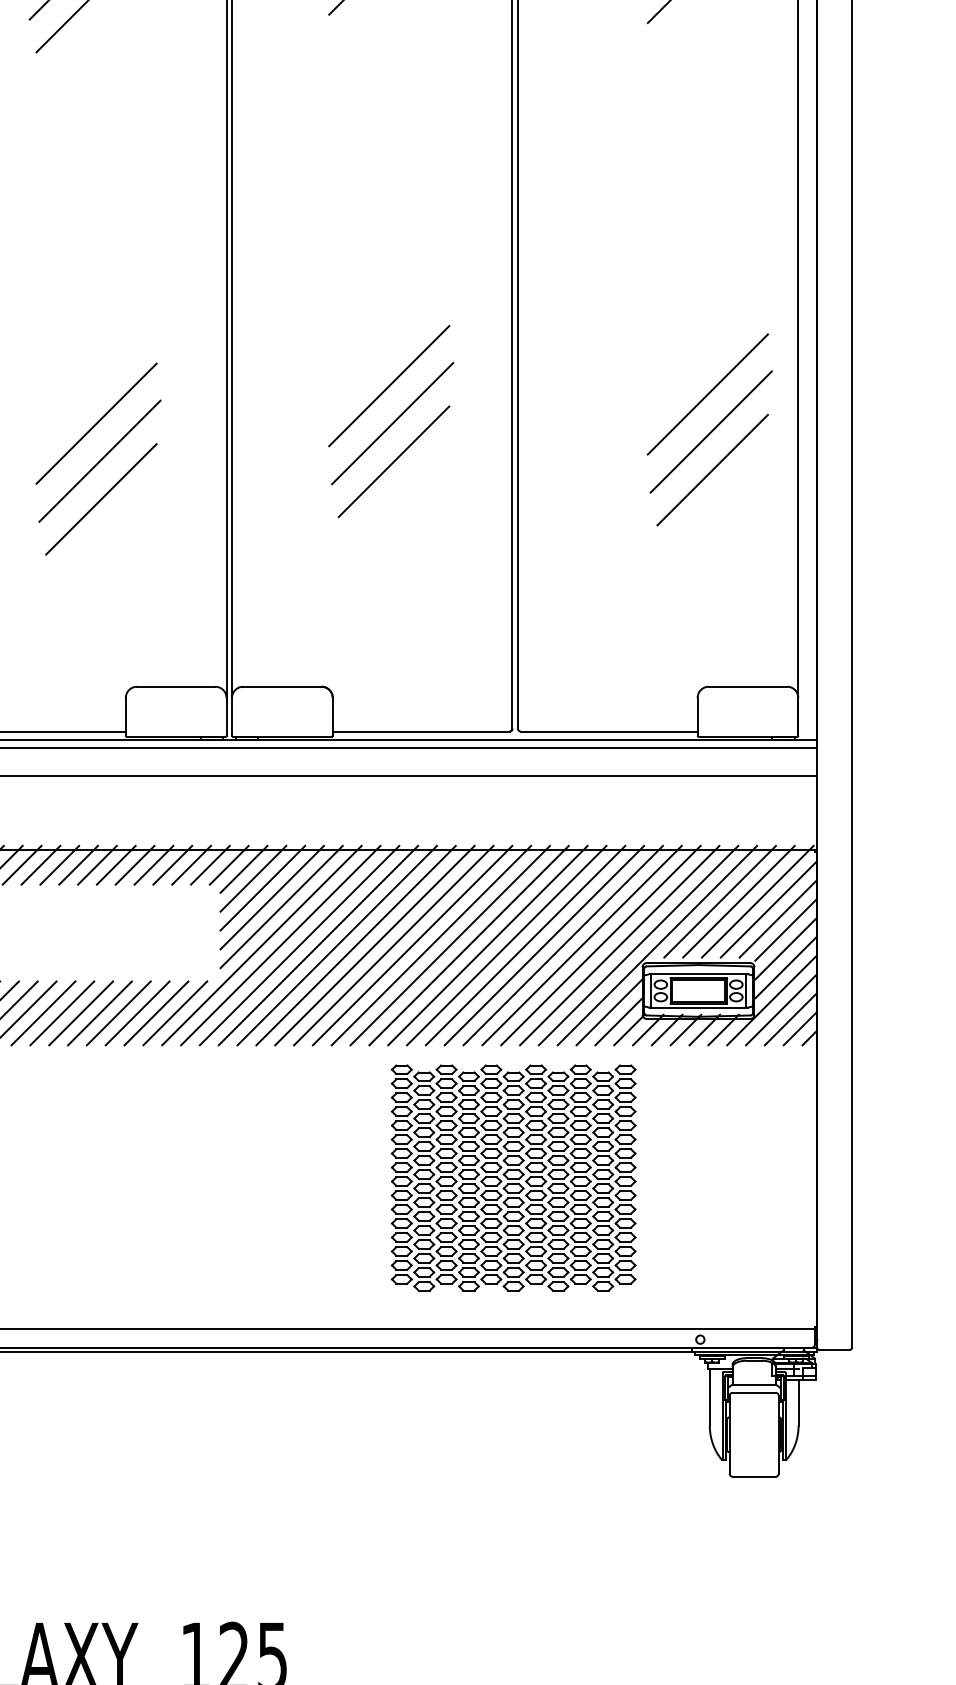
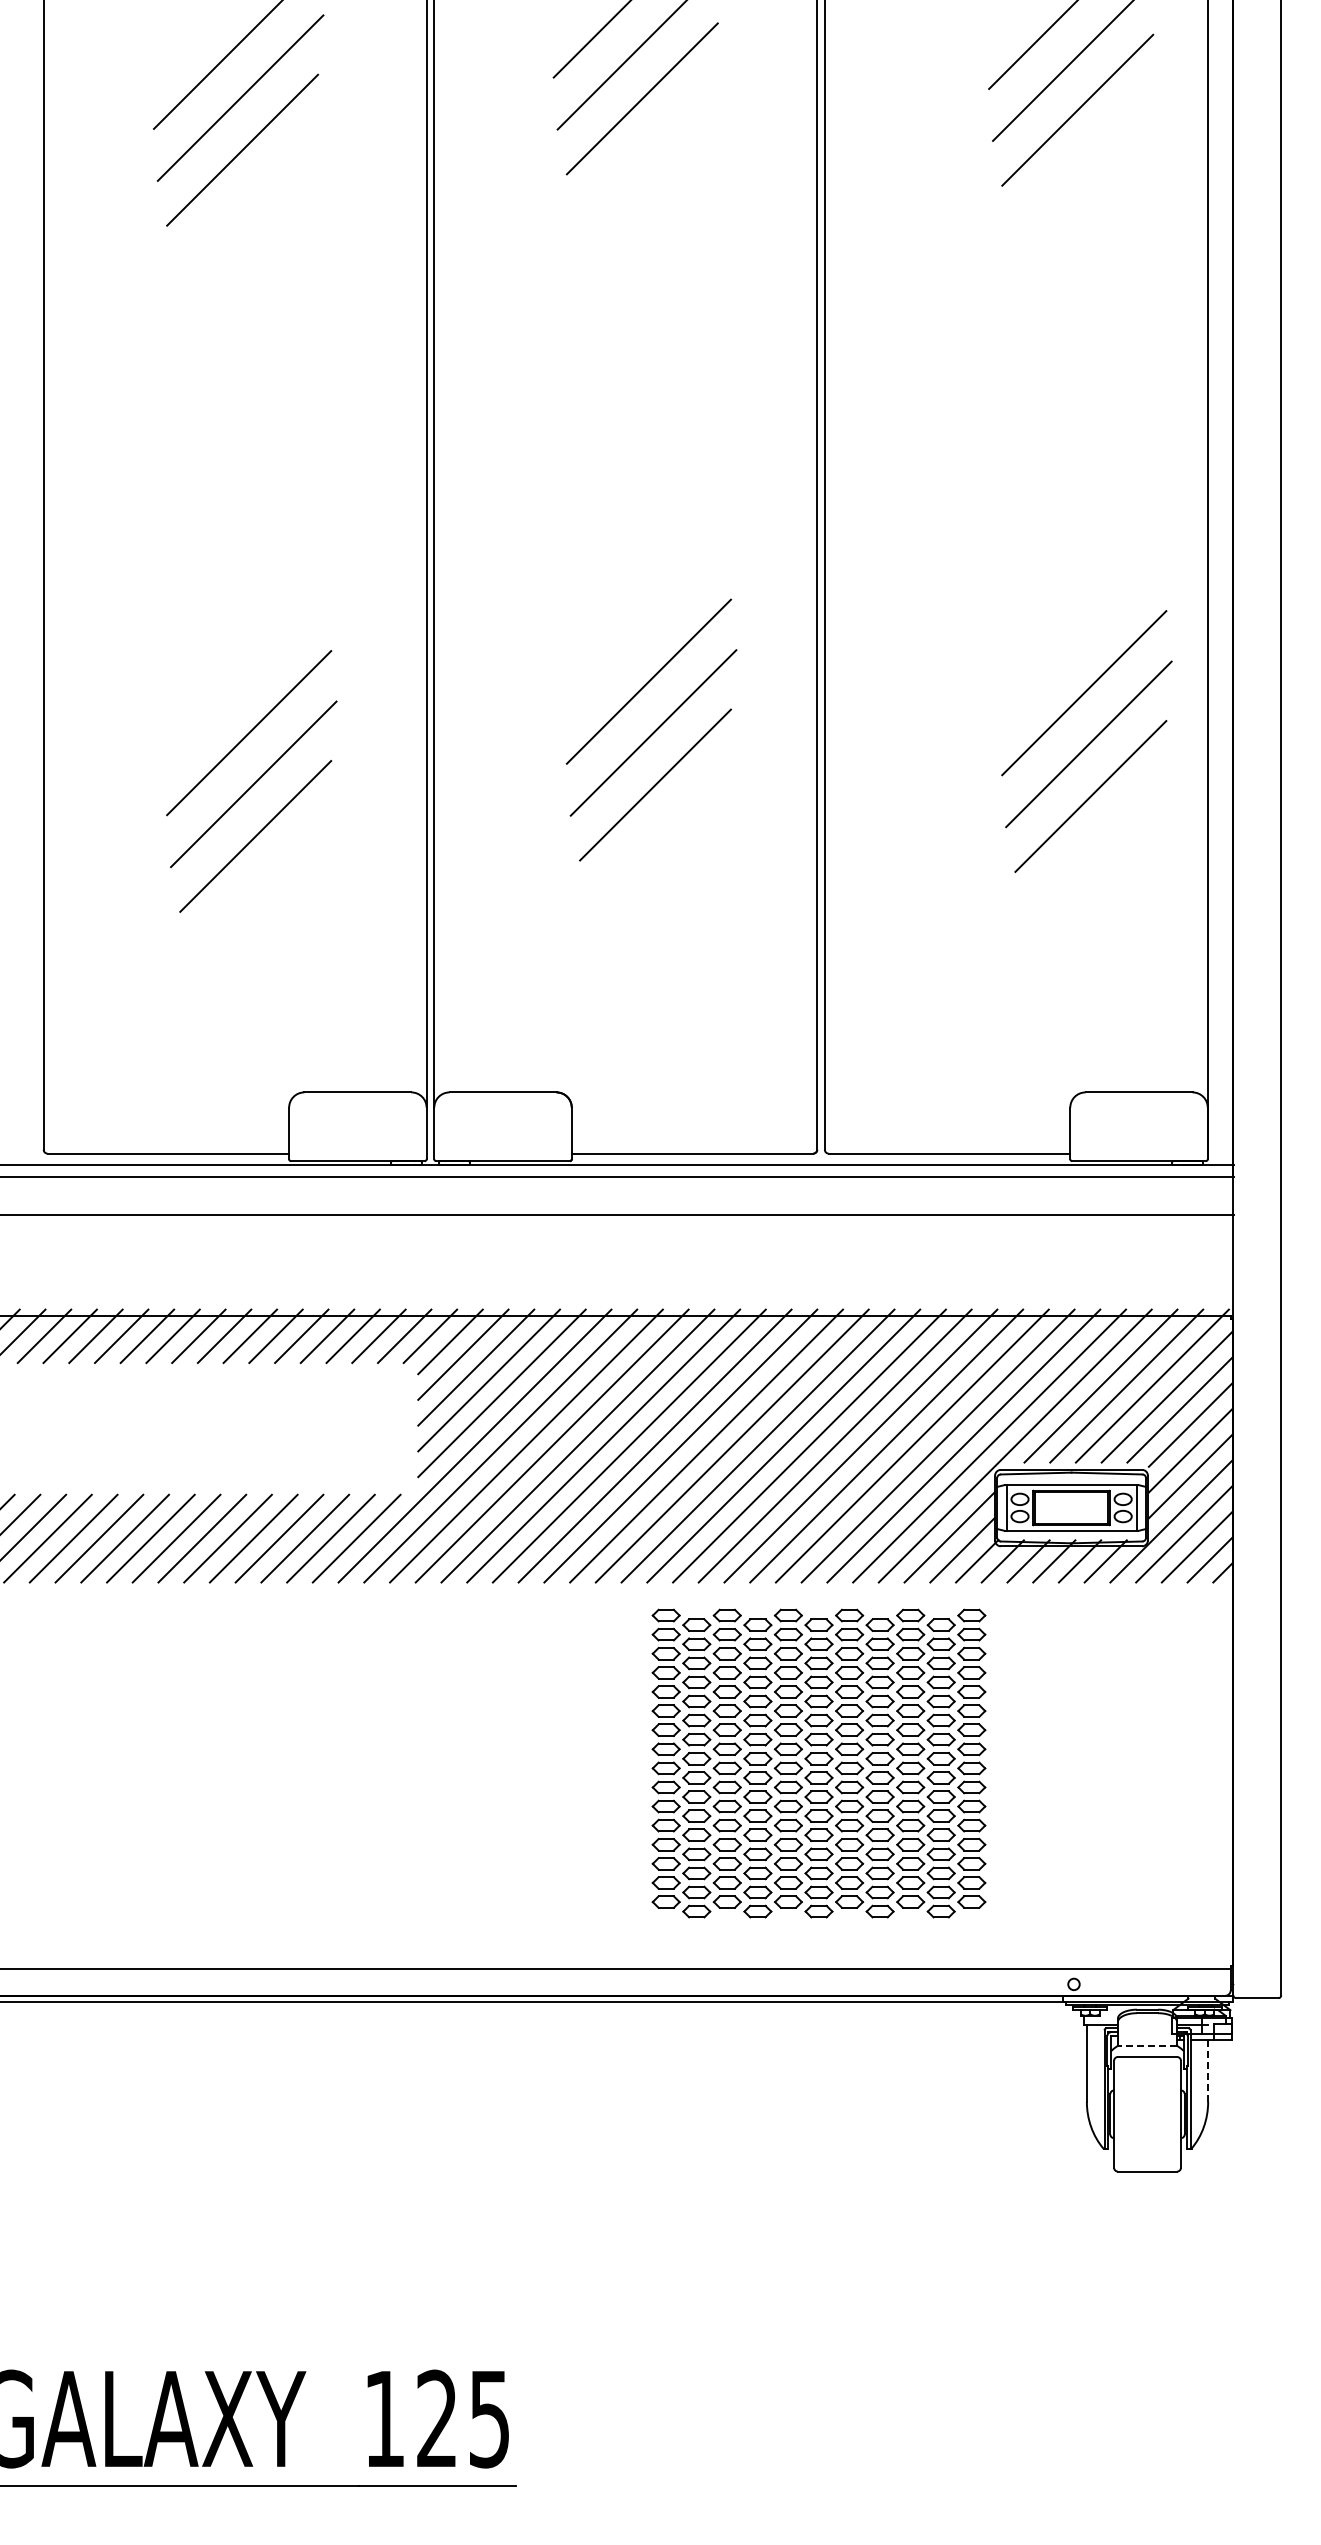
line: (754, 1385) -> (1147, 2046), solid -> dashed
line: (798, 1402) -> (1208, 2070), solid -> dashed

